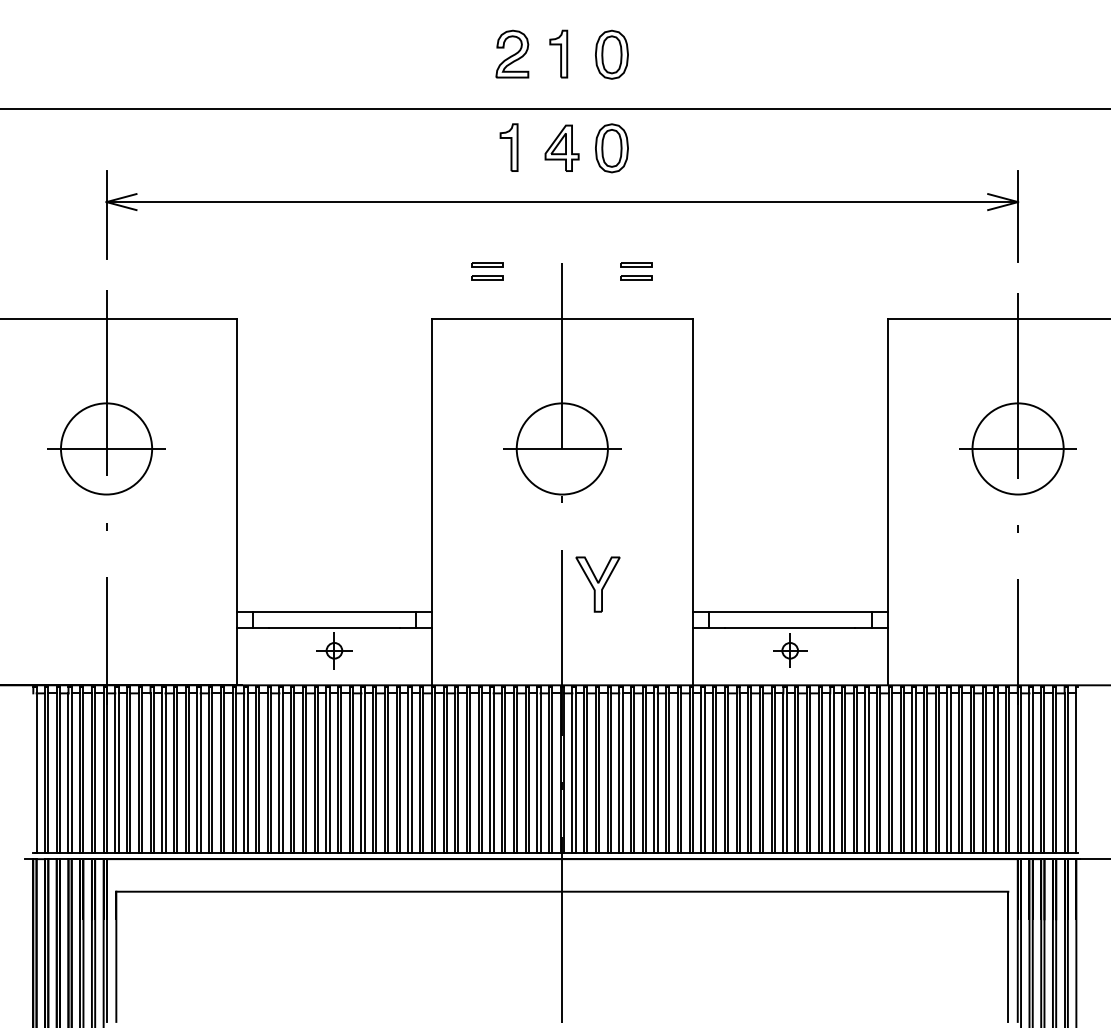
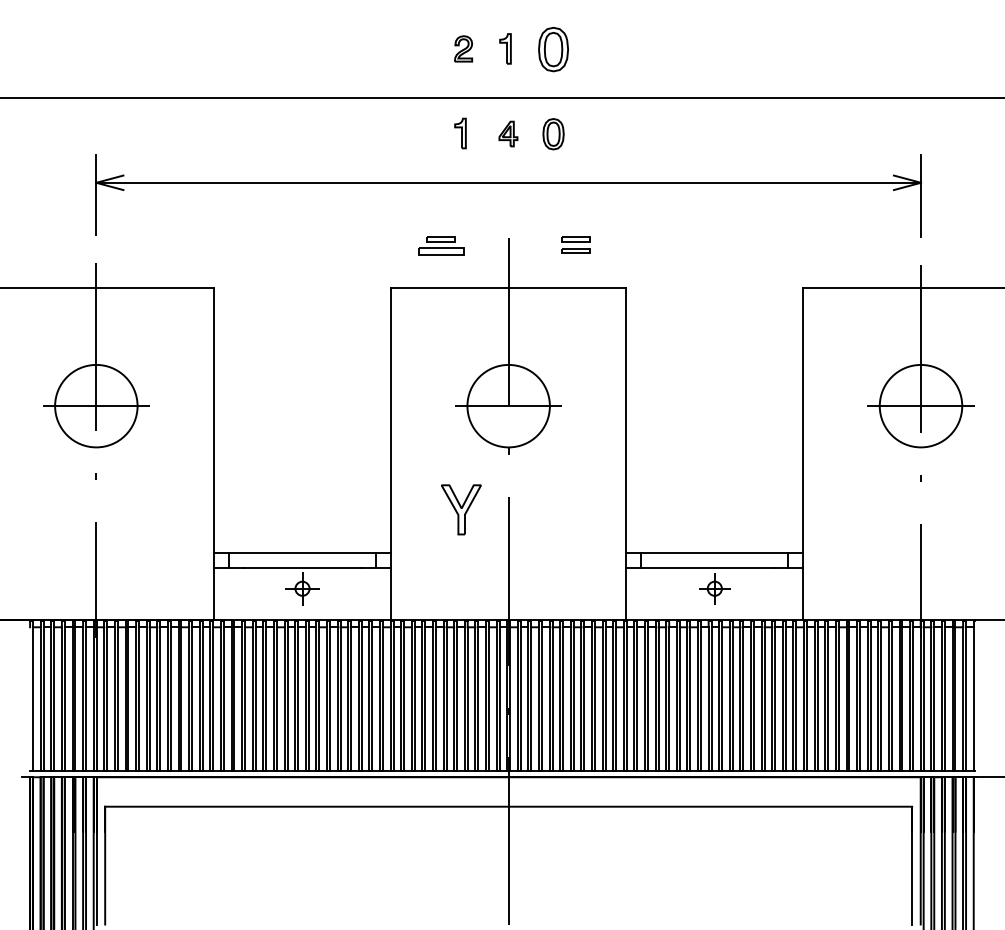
part: (512, 53) -> (463, 48), size x0.6
part: (558, 53) -> (505, 48), size x0.7
part: (508, 147) -> (459, 133), size x0.7
part: (561, 147) -> (507, 133), size x0.6
part: (611, 148) -> (553, 134), size x0.7
part: (487, 277) -> (440, 251), size x1.6
part: (597, 584) -> (460, 509), moved

